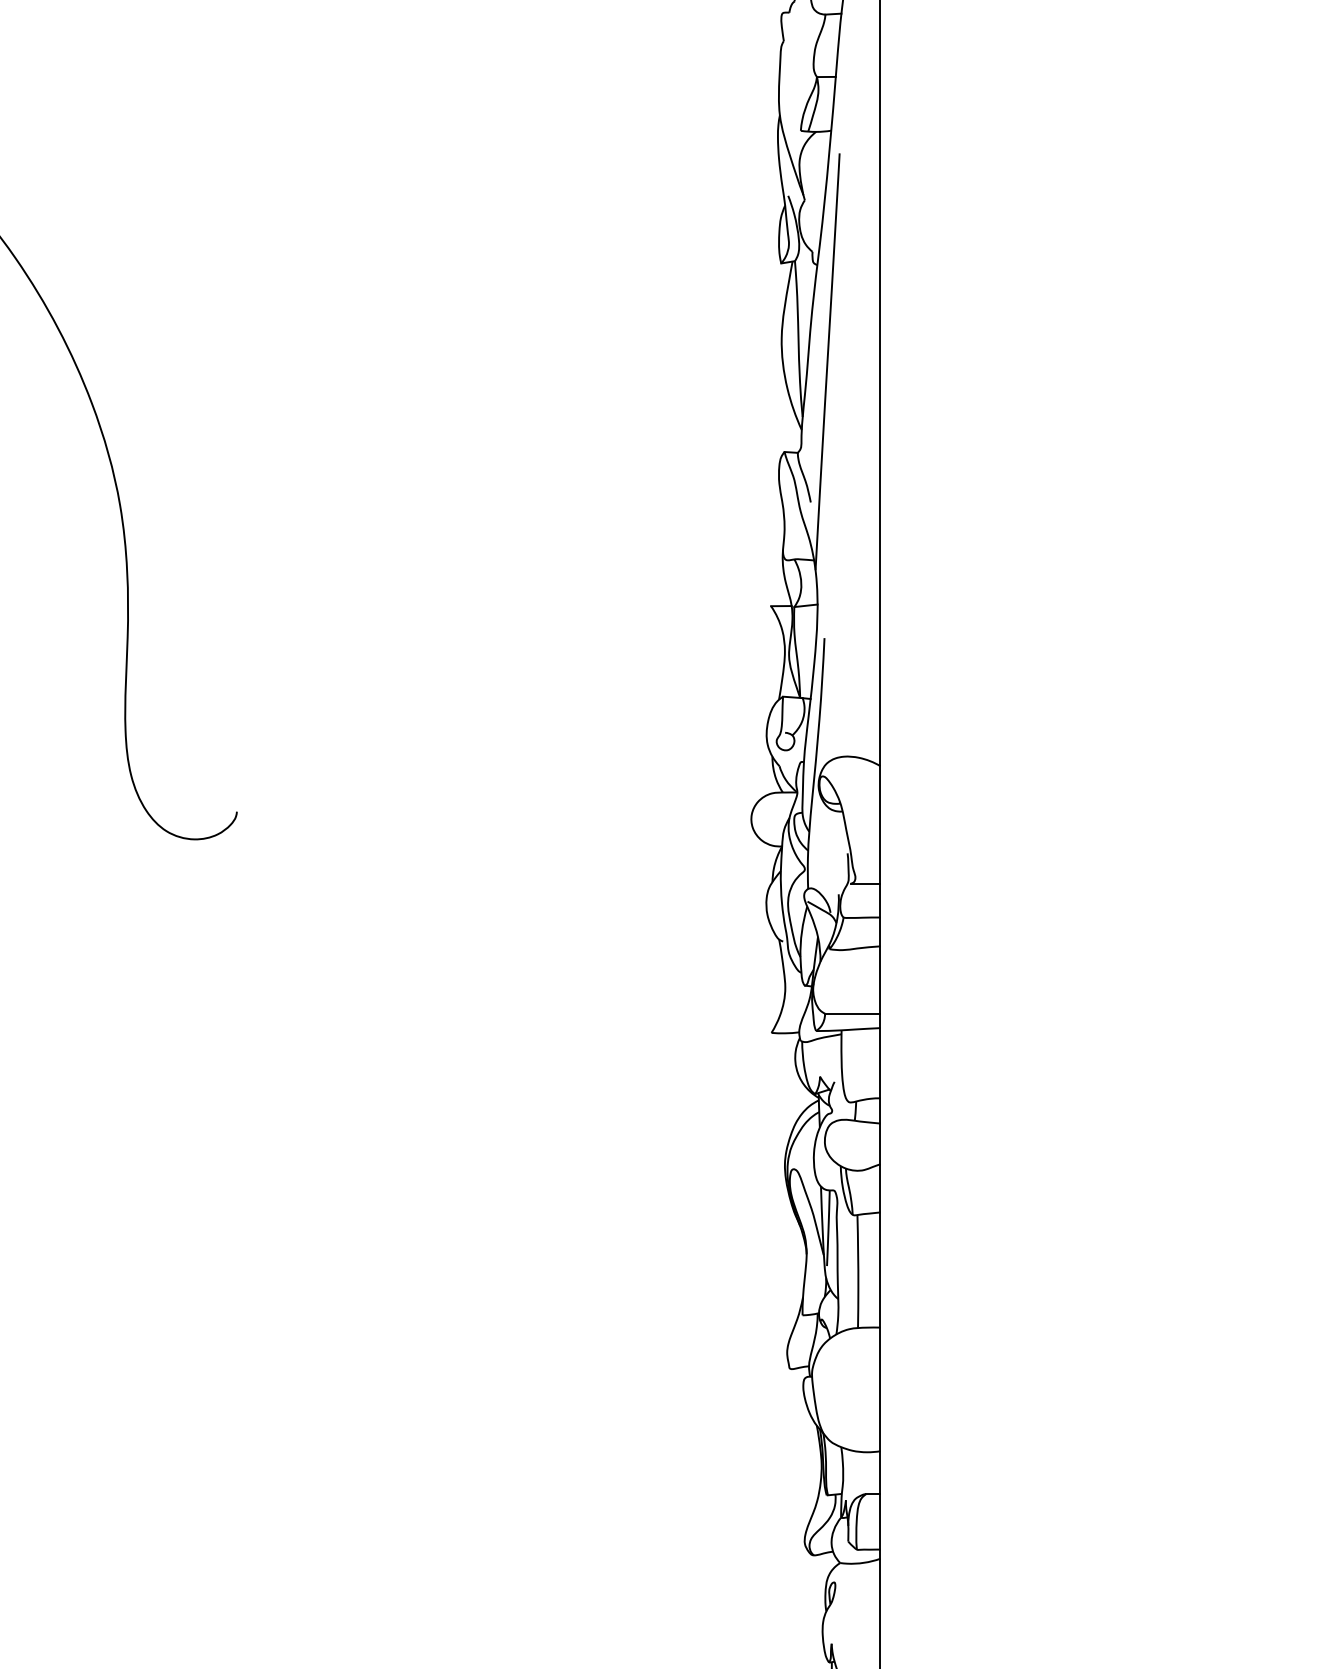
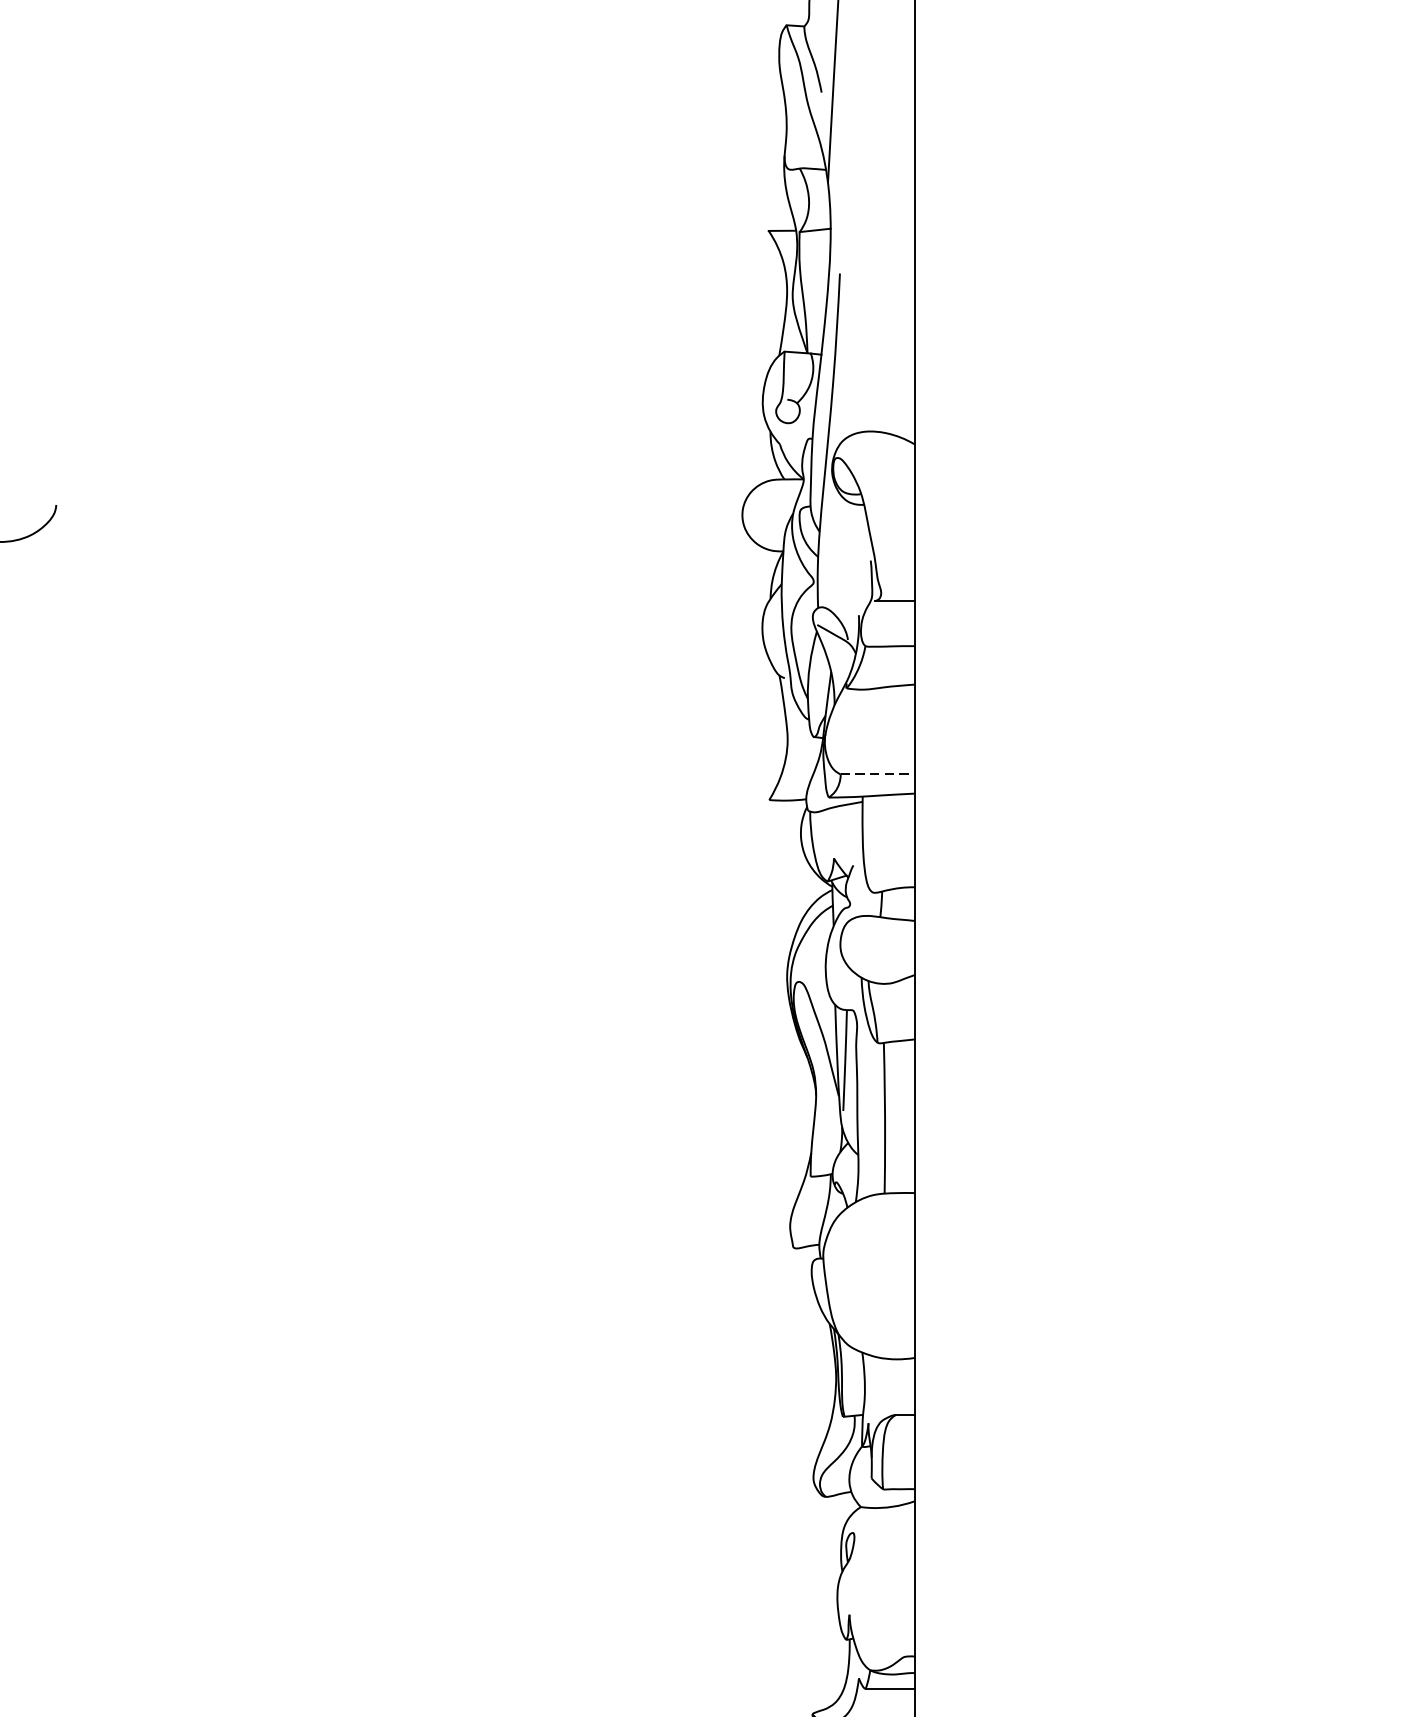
line: (852, 1013) -> (877, 774), solid -> dashed

